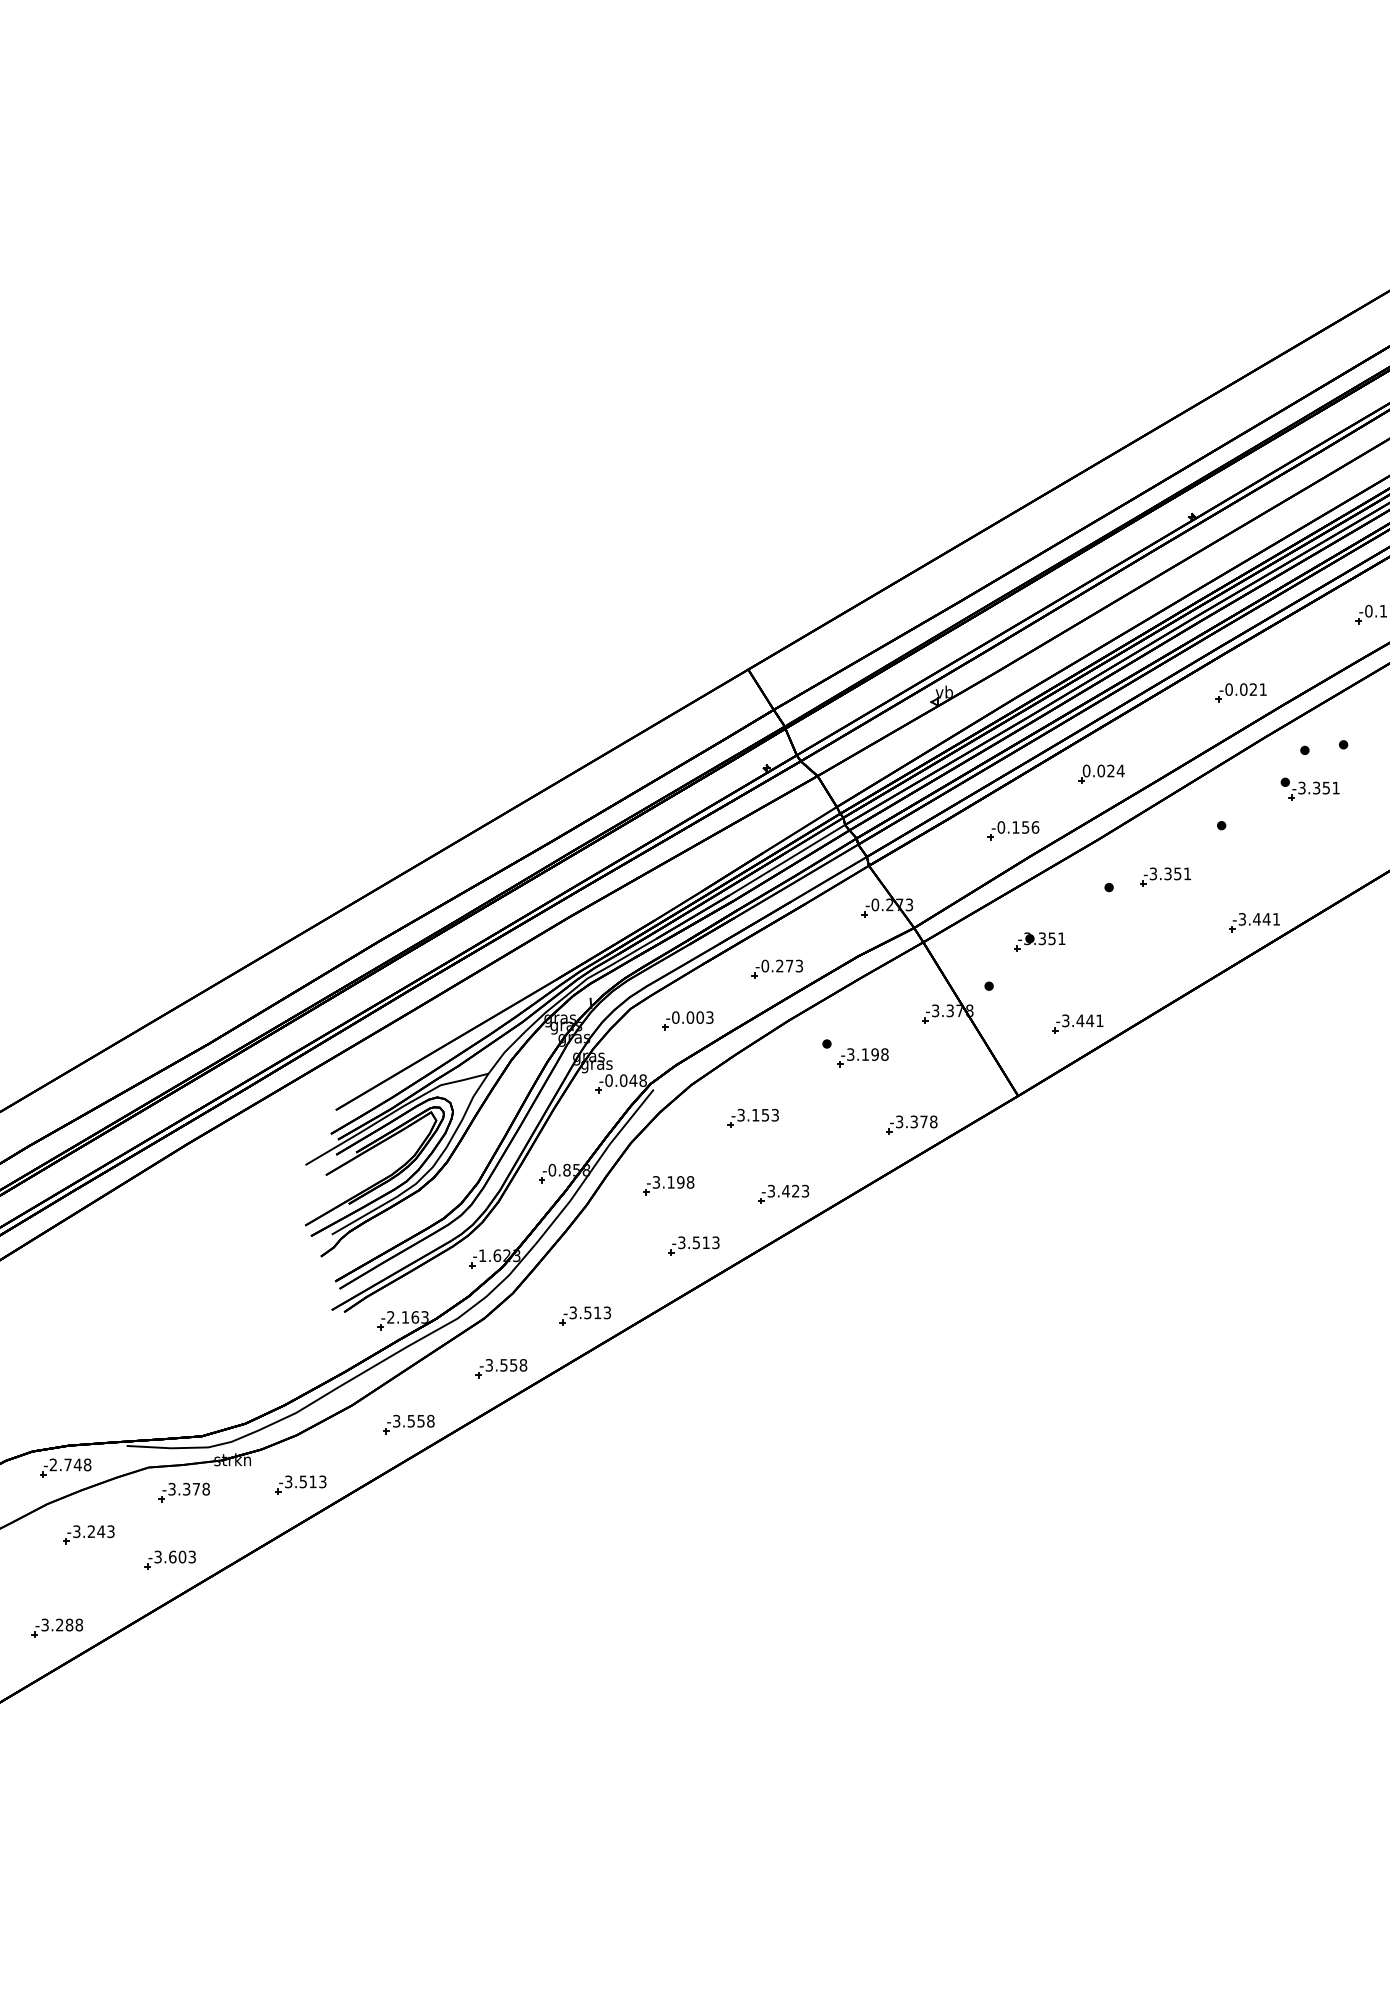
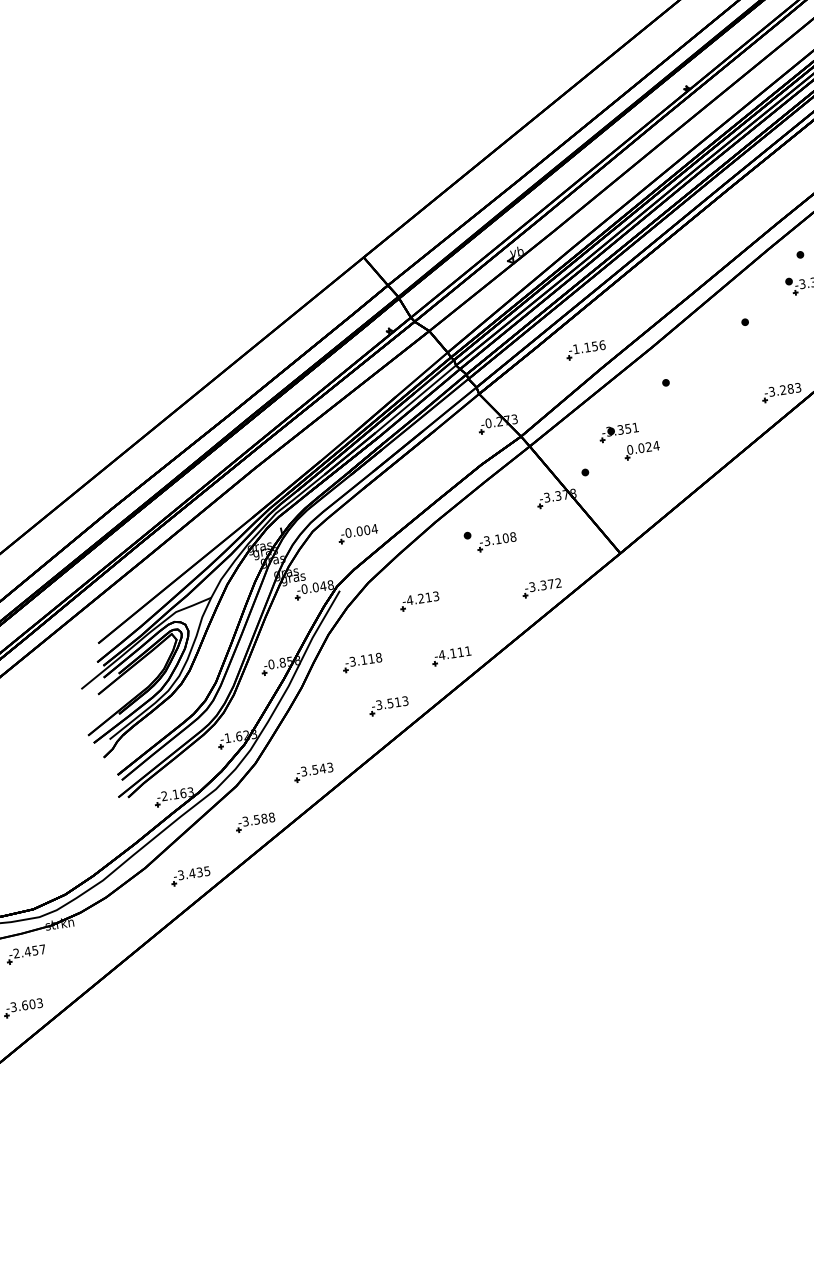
part: (1240, 692) -> (744, 217), removed
part: (1101, 773) -> (641, 450), moved
text: (1001, 827) -> (576, 349), -0.156 -> -1.156
part: (1165, 876) -> (707, 367), removed
text: (1266, 919) -> (790, 389), -3.441 -> -3.283
part: (776, 968) -> (420, 483), removed
text: (709, 1017) -> (374, 528), -0.003 -> -0.004
part: (1077, 1023) -> (657, 490), removed
text: (874, 1054) -> (505, 538), -3.198 -> -3.108
text: (753, 1114) -> (419, 598), -3.153 -> -4.213
text: (933, 1121) -> (558, 582), -3.378 -> -3.372
text: (680, 1182) -> (371, 658), -3.198 -> -3.118
text: (788, 1190) -> (455, 652), -3.423 -> -4.111
text: (597, 1312) -> (322, 768), -3.513 -> -3.543
text: (513, 1365) -> (264, 818), -3.558 -> -3.588
text: (420, 1420) -> (199, 871), -3.558 -> -3.435
part: (300, 1484) -> (114, 934), removed
text: (188, 1488) -> (29, 950), -3.378 -> -2.457

